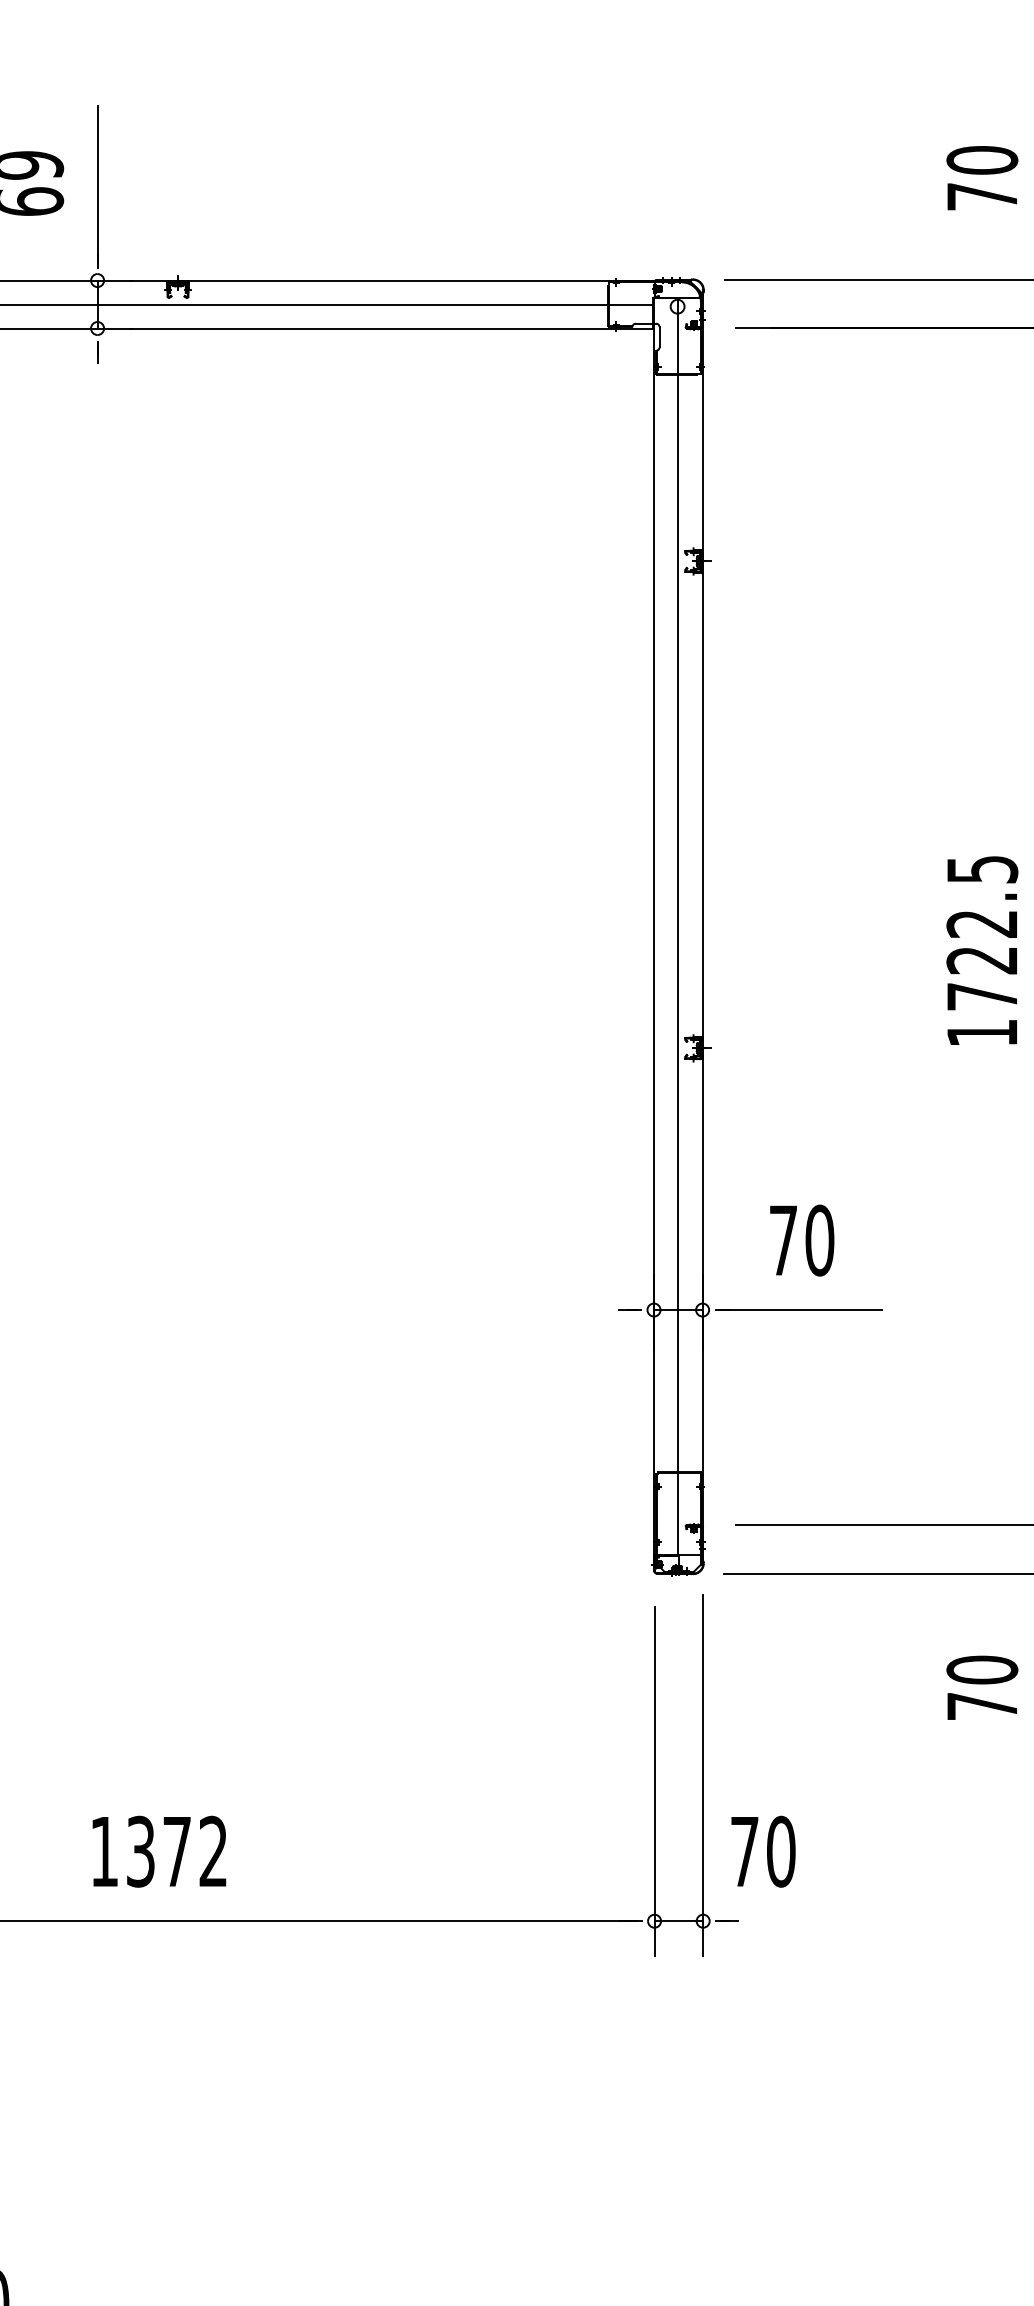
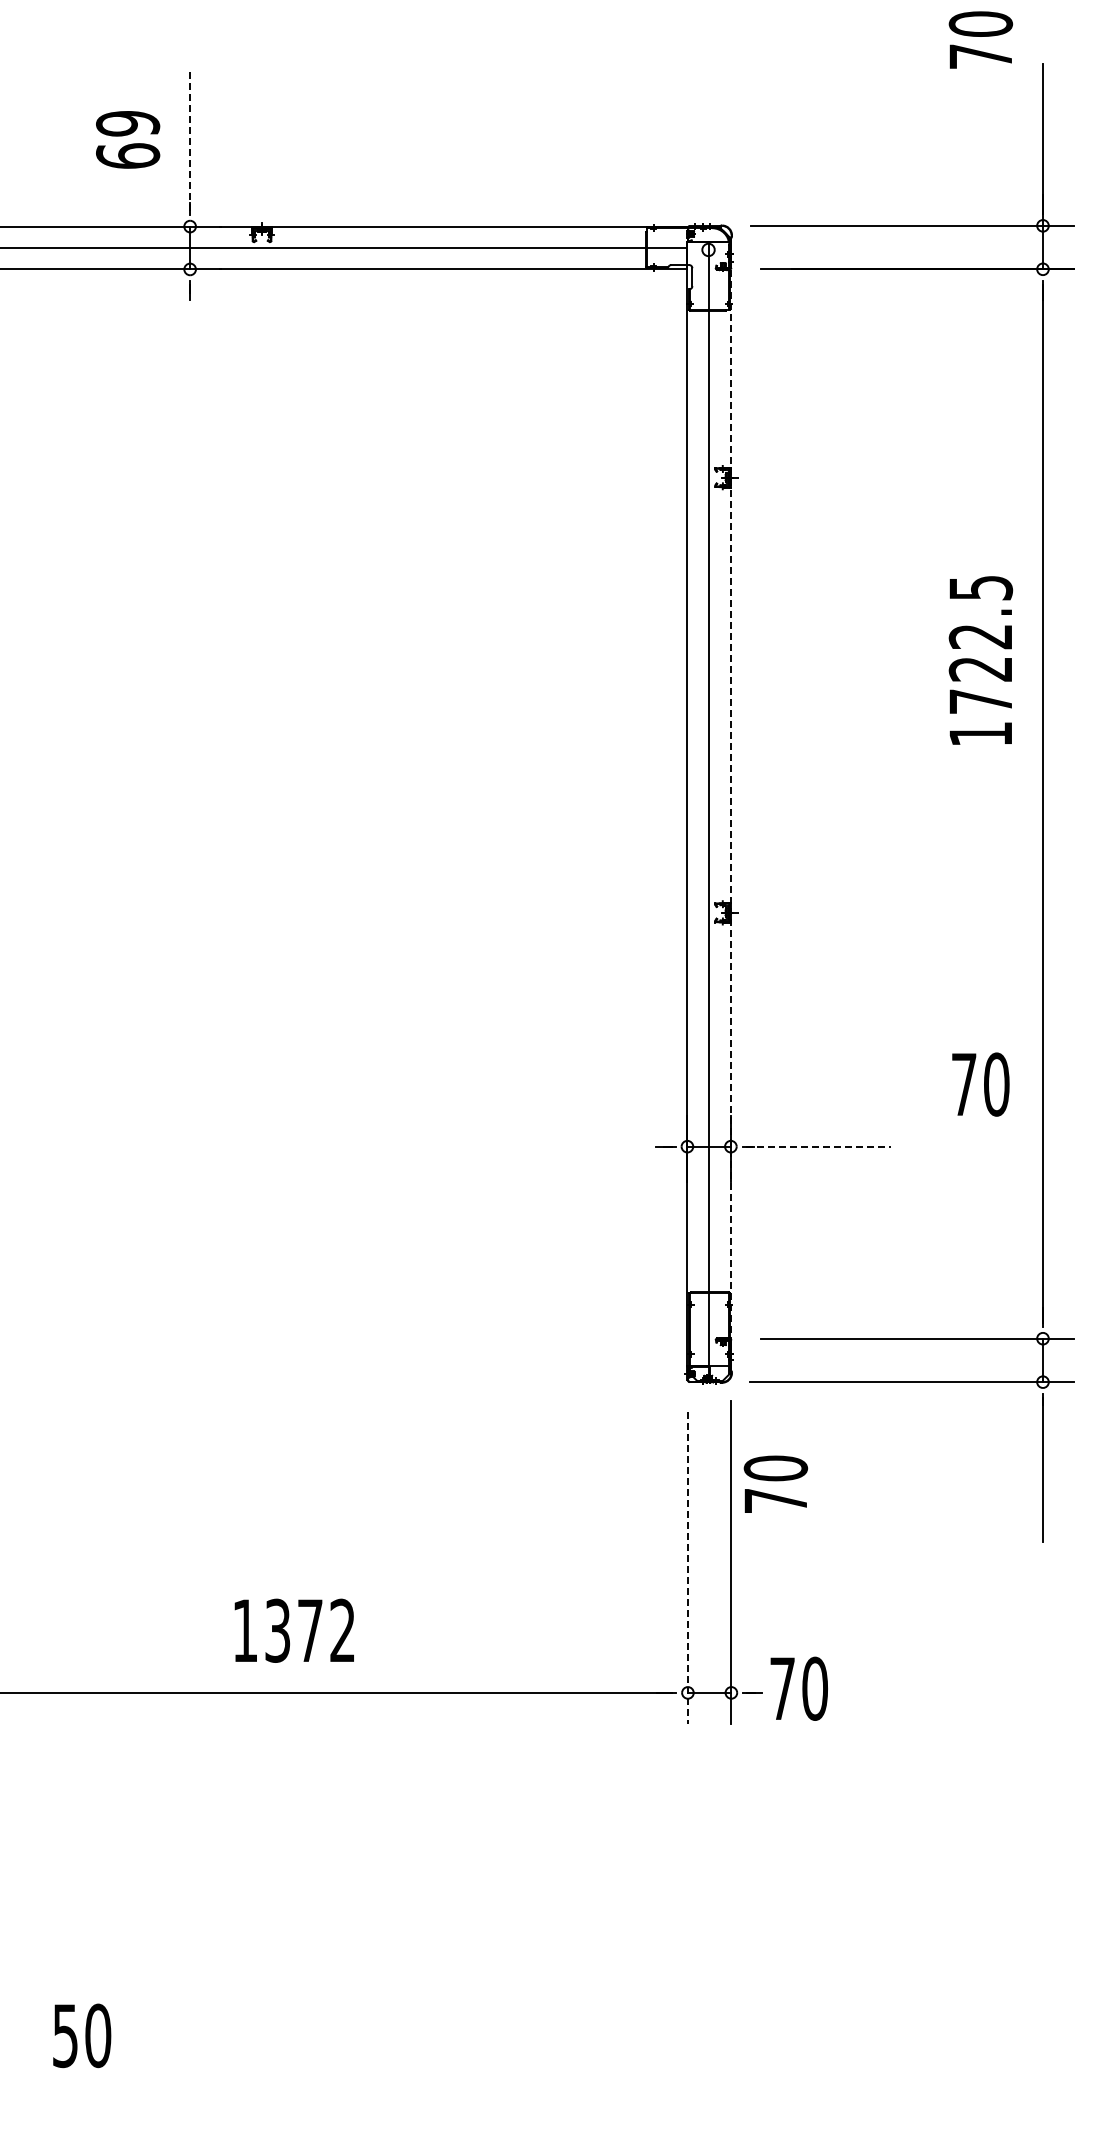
text: (981, 177) -> (980, 39), moved
line: (97, 184) -> (190, 140), solid -> dashed
line: (702, 927) -> (730, 804), solid -> dashed
text: (981, 950) -> (980, 660), moved
text: (801, 1240) -> (980, 1084), moved
line: (801, 1309) -> (819, 1146), solid -> dashed
text: (981, 1686) -> (775, 1483), moved
line: (654, 1782) -> (687, 1568), solid -> dashed
text: (158, 1851) -> (293, 1630), moved
text: (762, 1851) -> (798, 1688), moved

